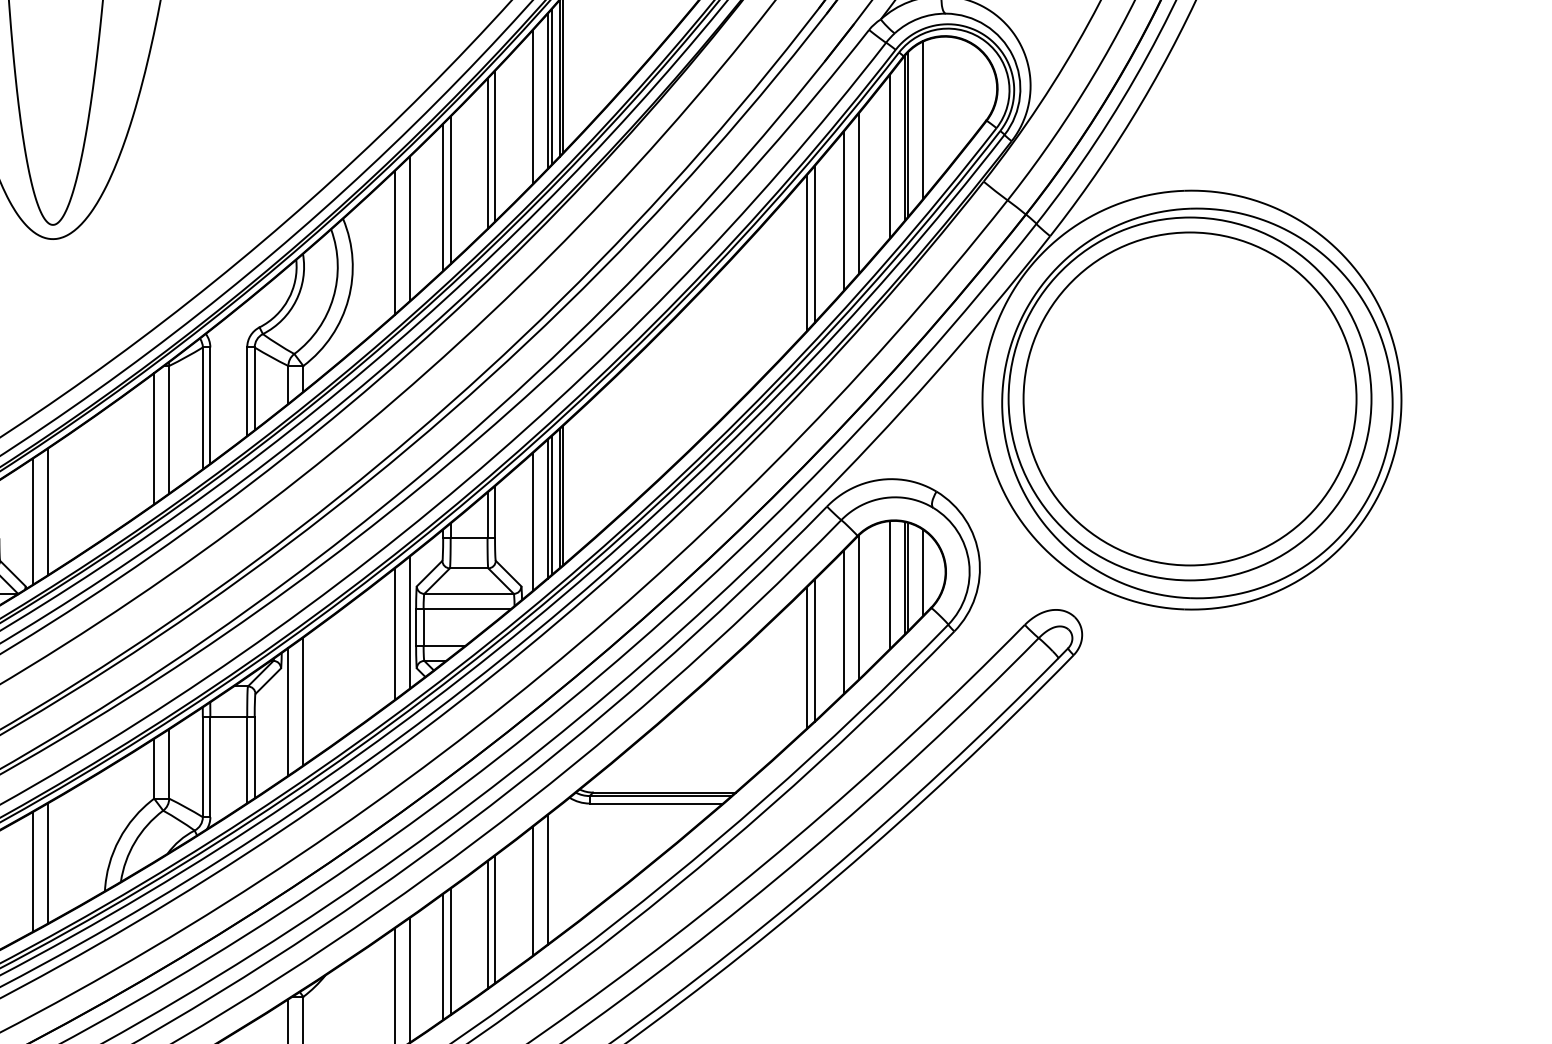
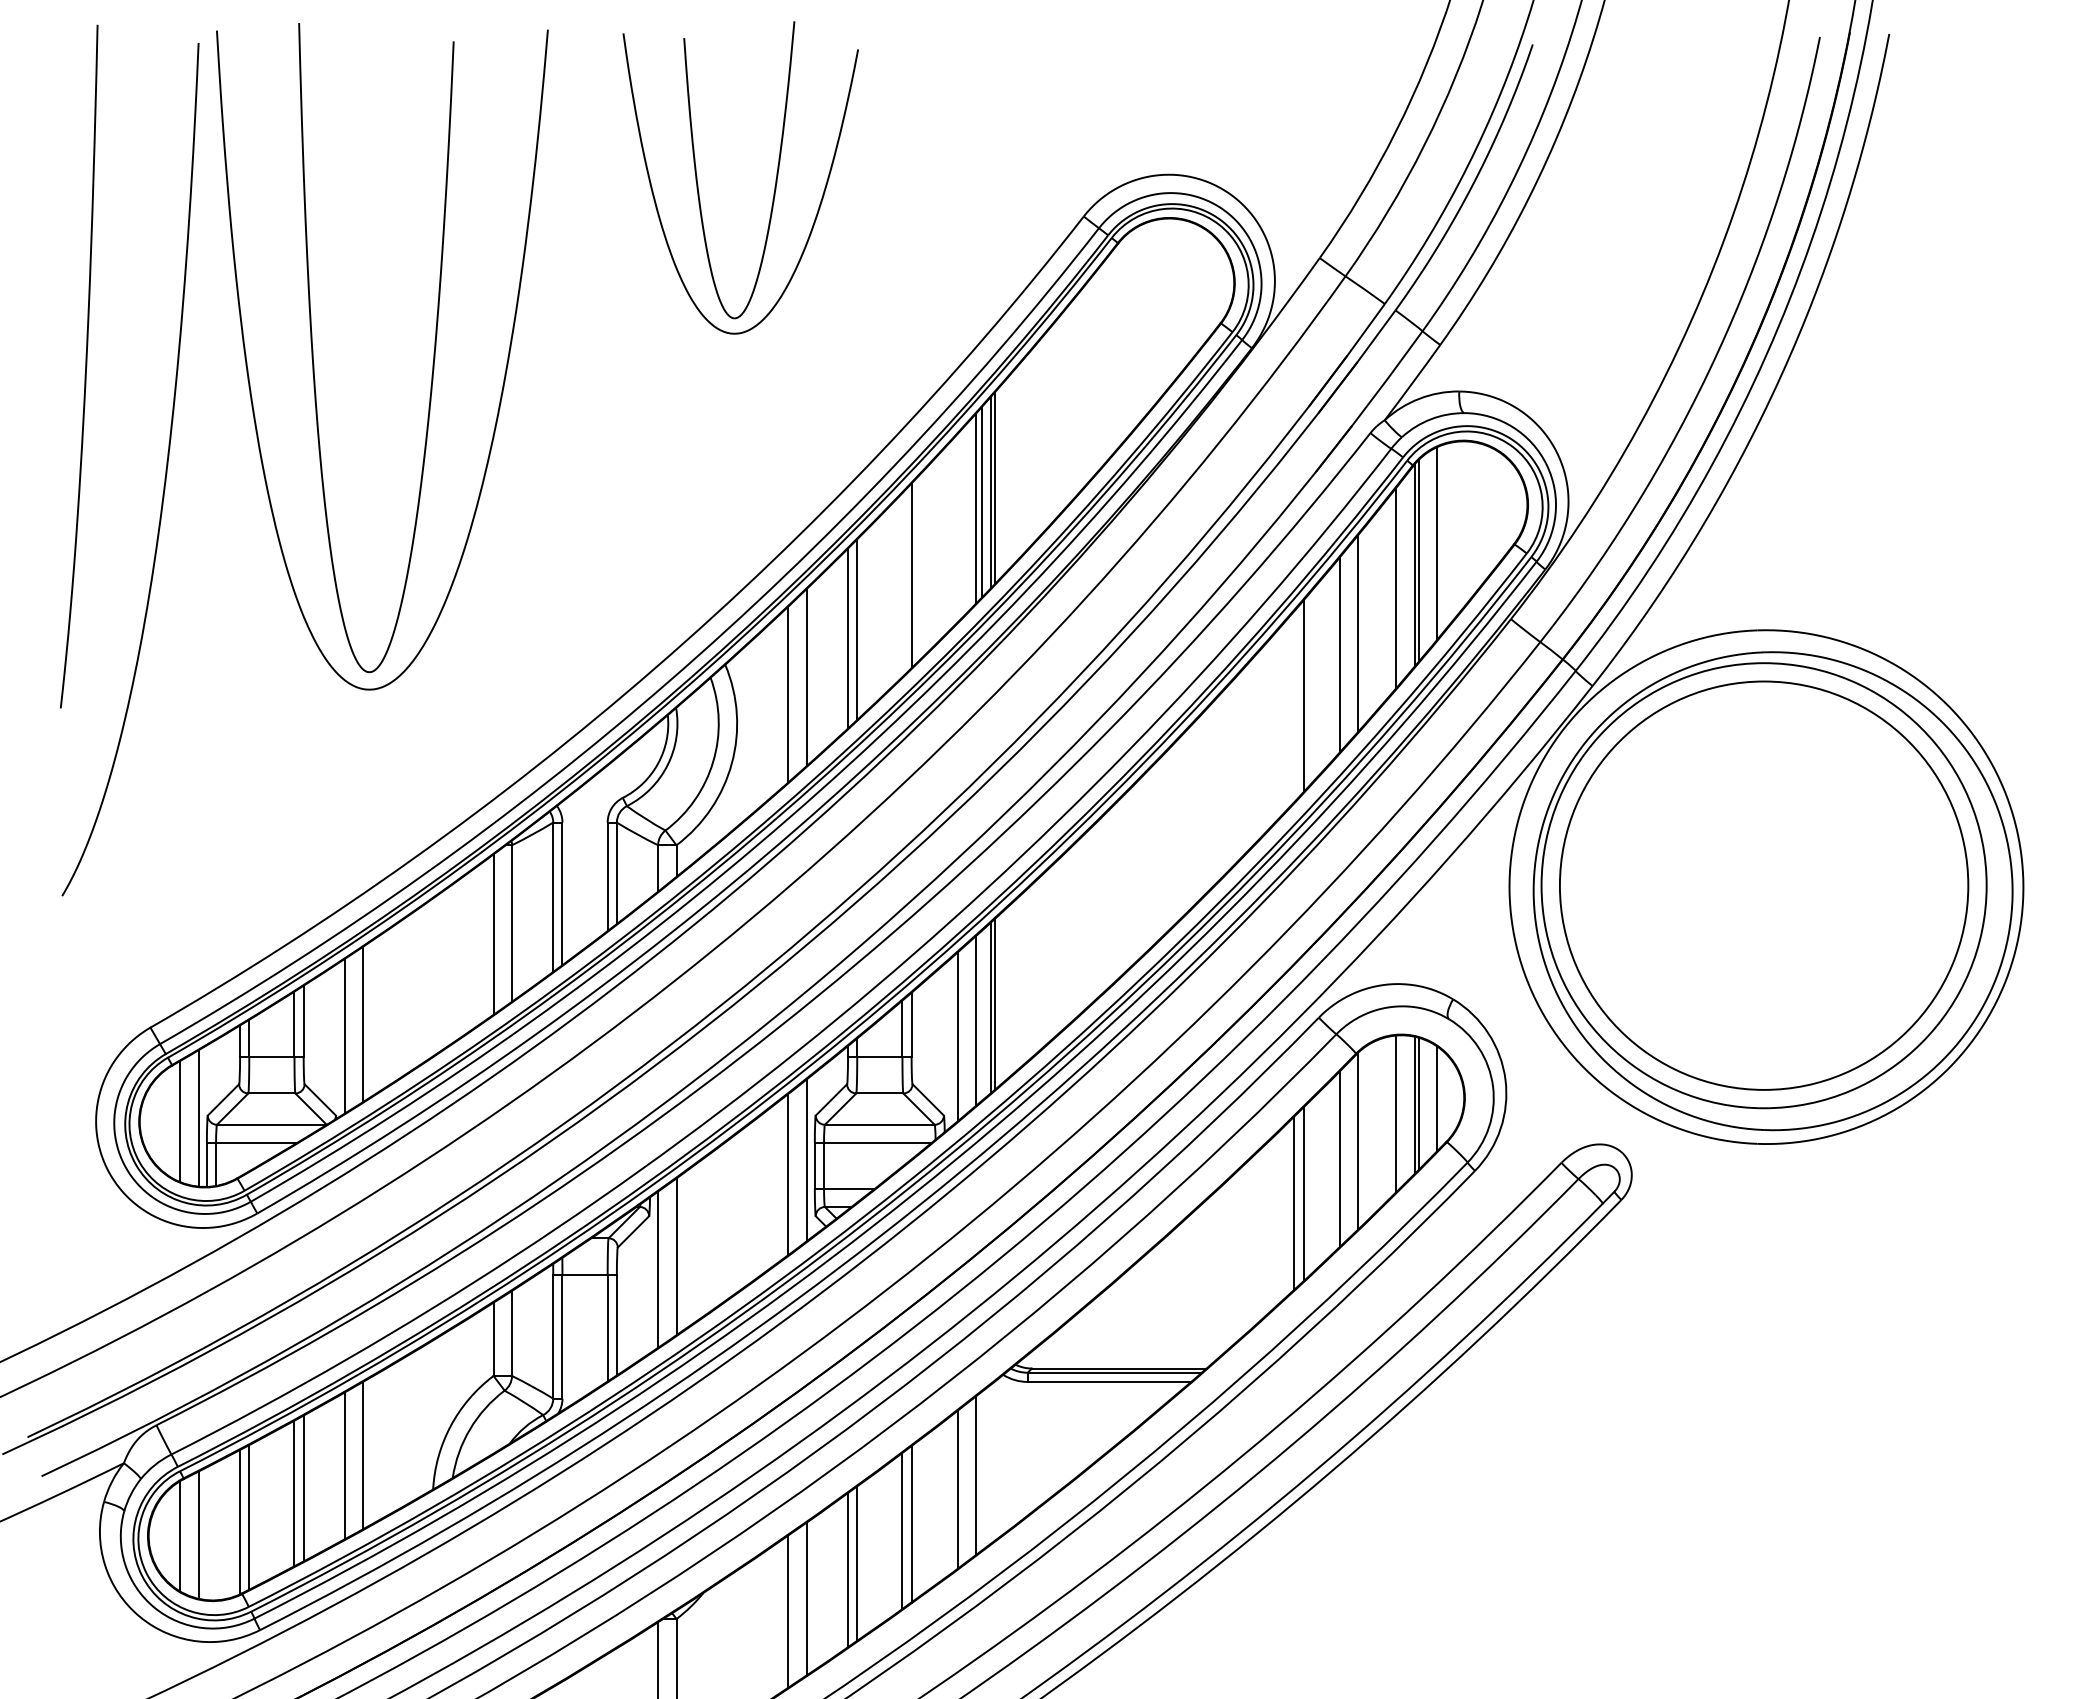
line: (532, 106) -> (957, 527), removed
line: (487, 154) -> (902, 585), removed
line: (807, 252) -> (1294, 706), removed
line: (551, 504) -> (981, 1015), removed

